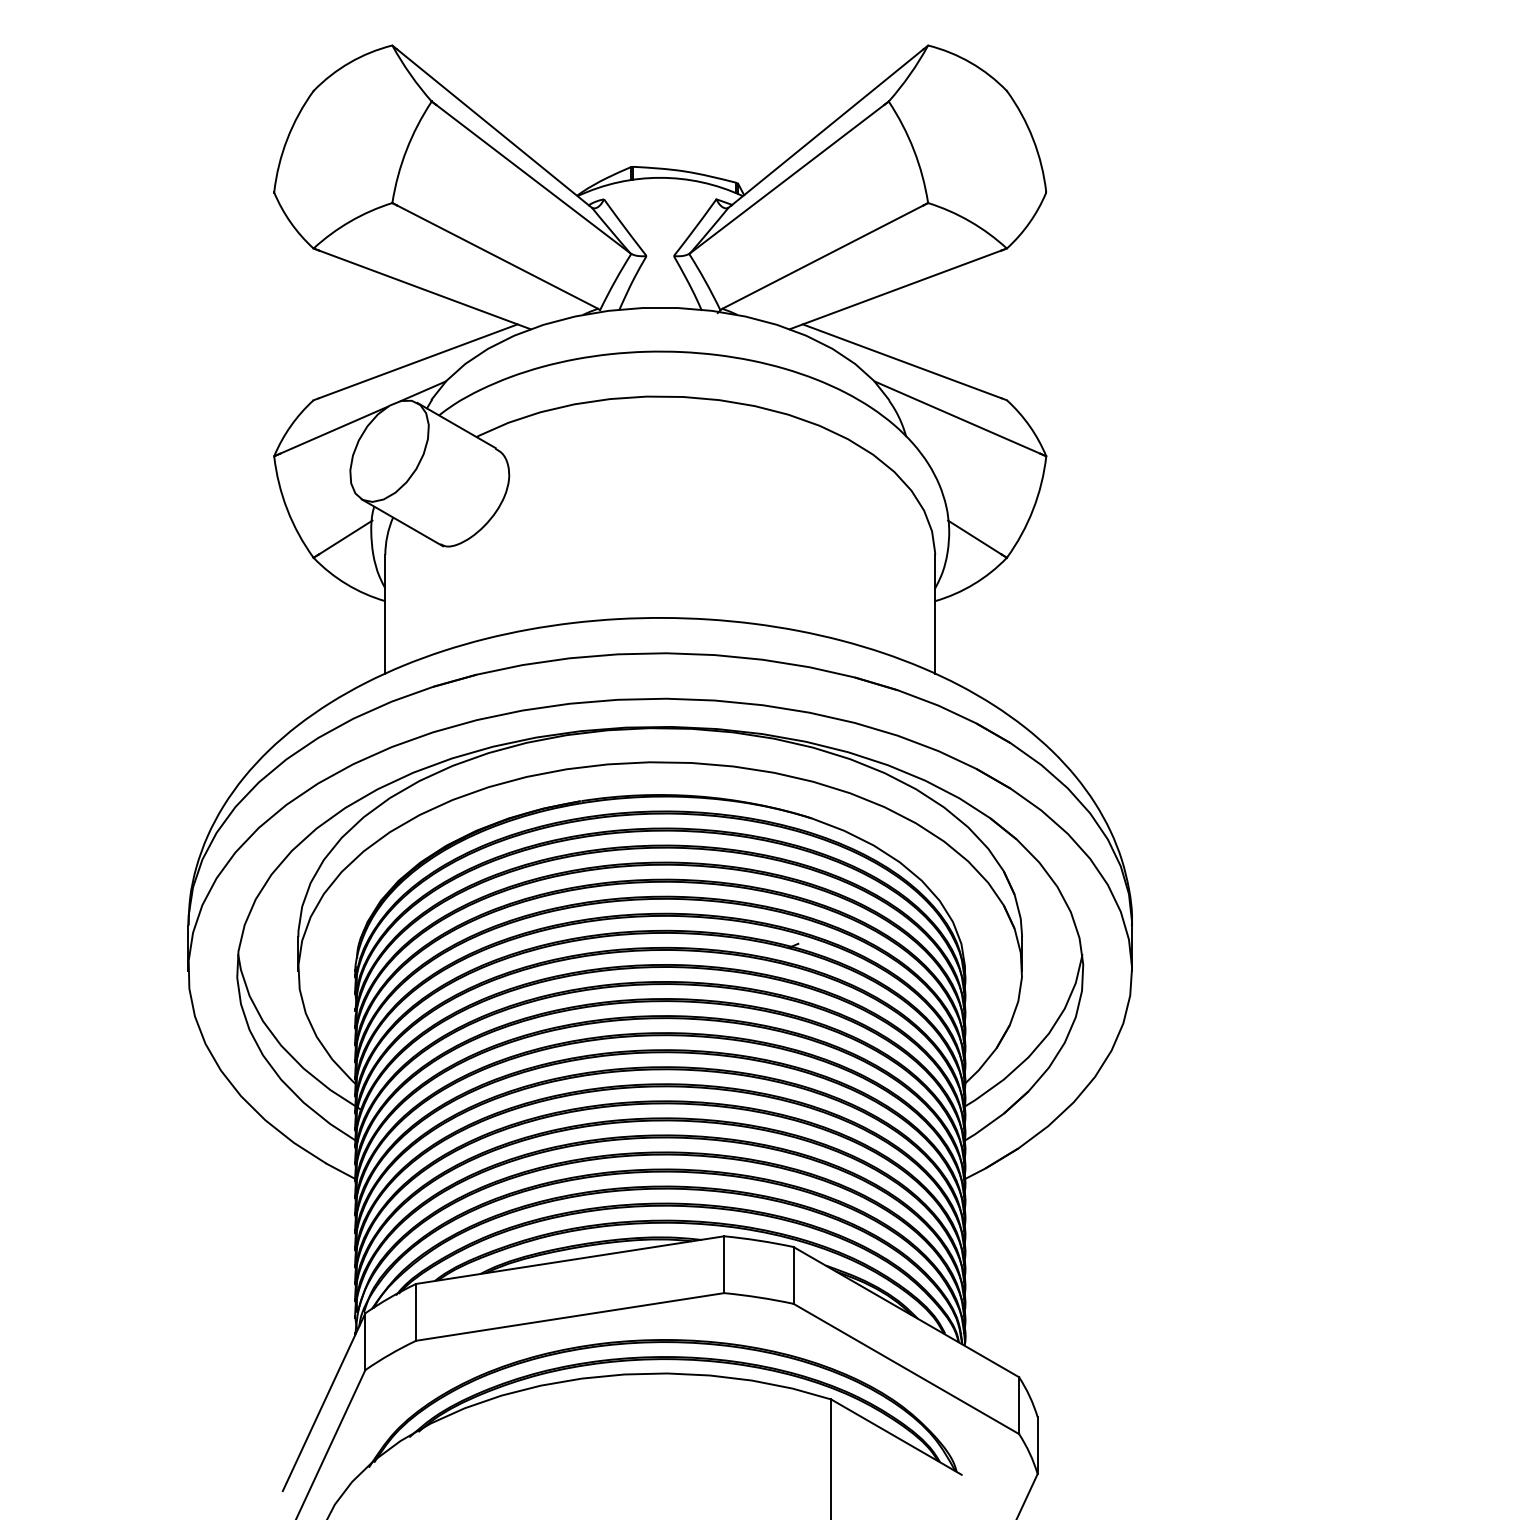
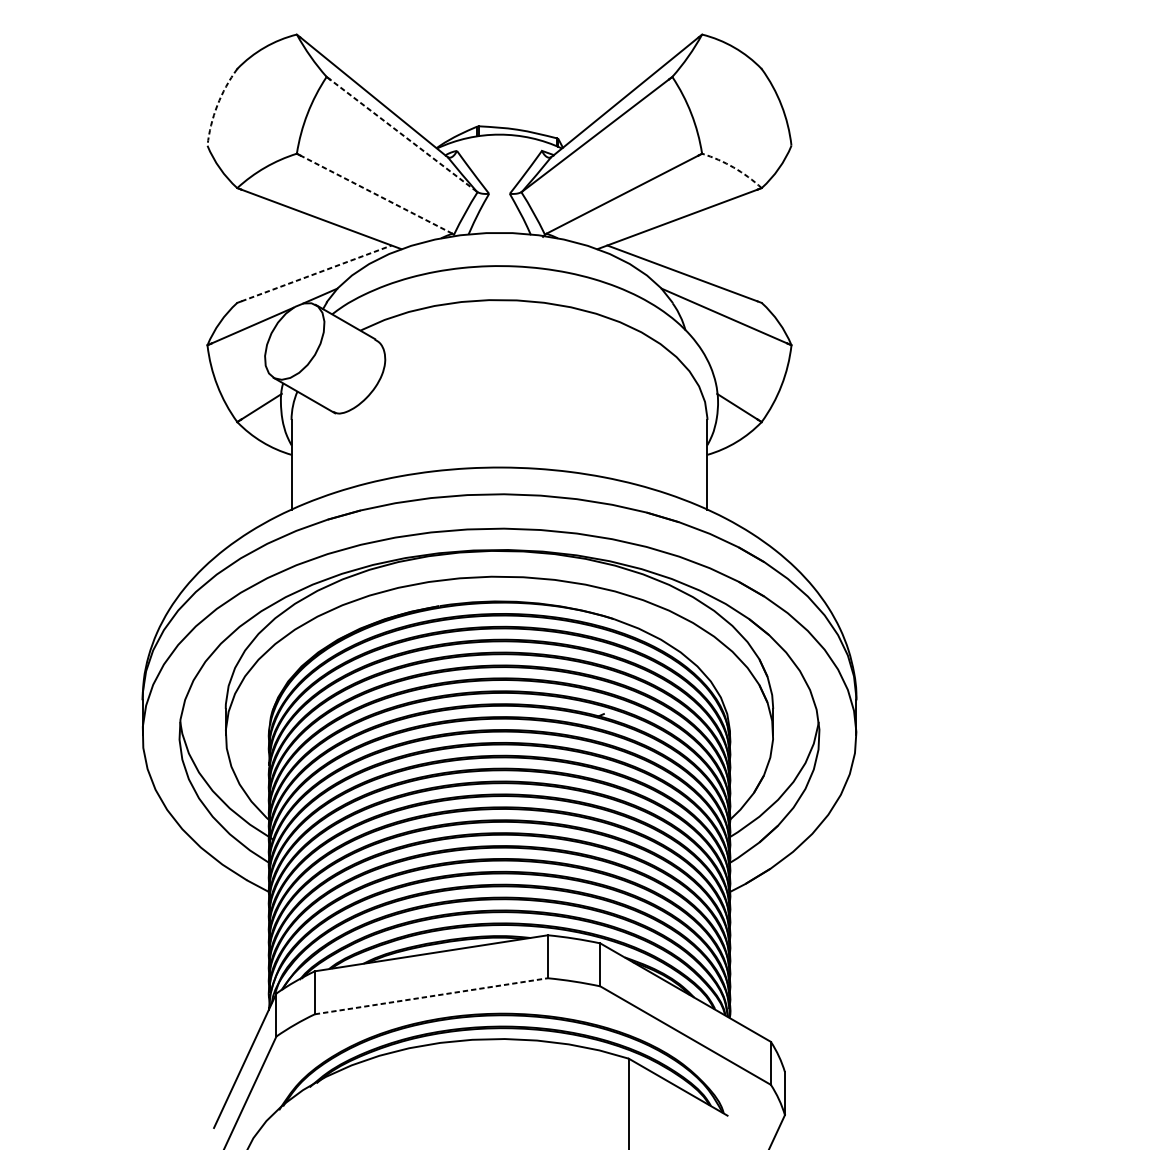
arc: (287, 139) -> (217, 105), solid -> dashed
line: (532, 178) -> (402, 135), solid -> dashed
arc: (970, 221) -> (734, 167), solid -> dashed
line: (497, 257) -> (376, 194), solid -> dashed
line: (418, 361) -> (316, 273), solid -> dashed
line: (570, 1316) -> (431, 995), solid -> dashed

